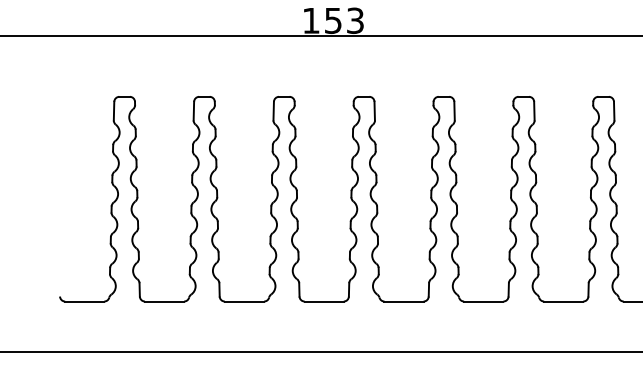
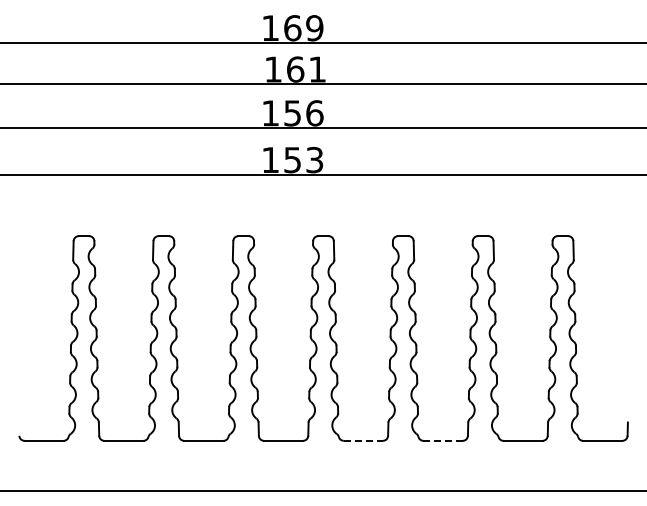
line: (404, 301) -> (363, 440), solid -> dashed
line: (484, 301) -> (443, 440), solid -> dashed

